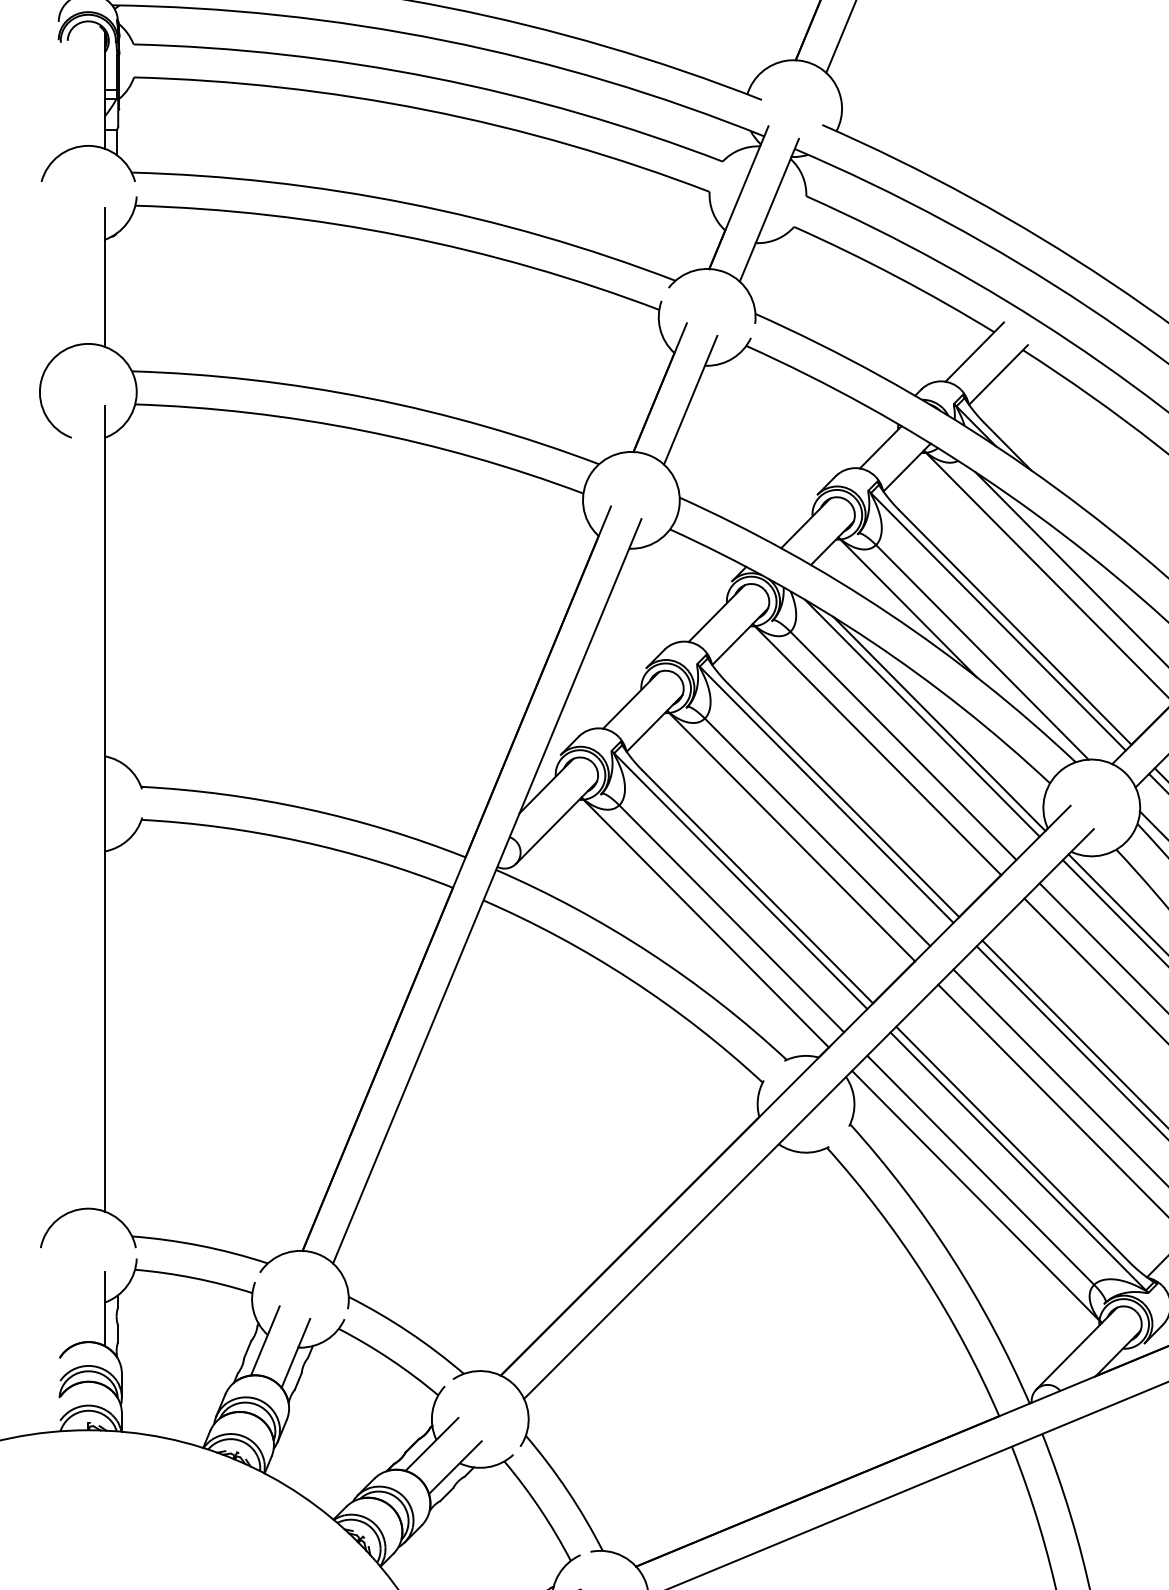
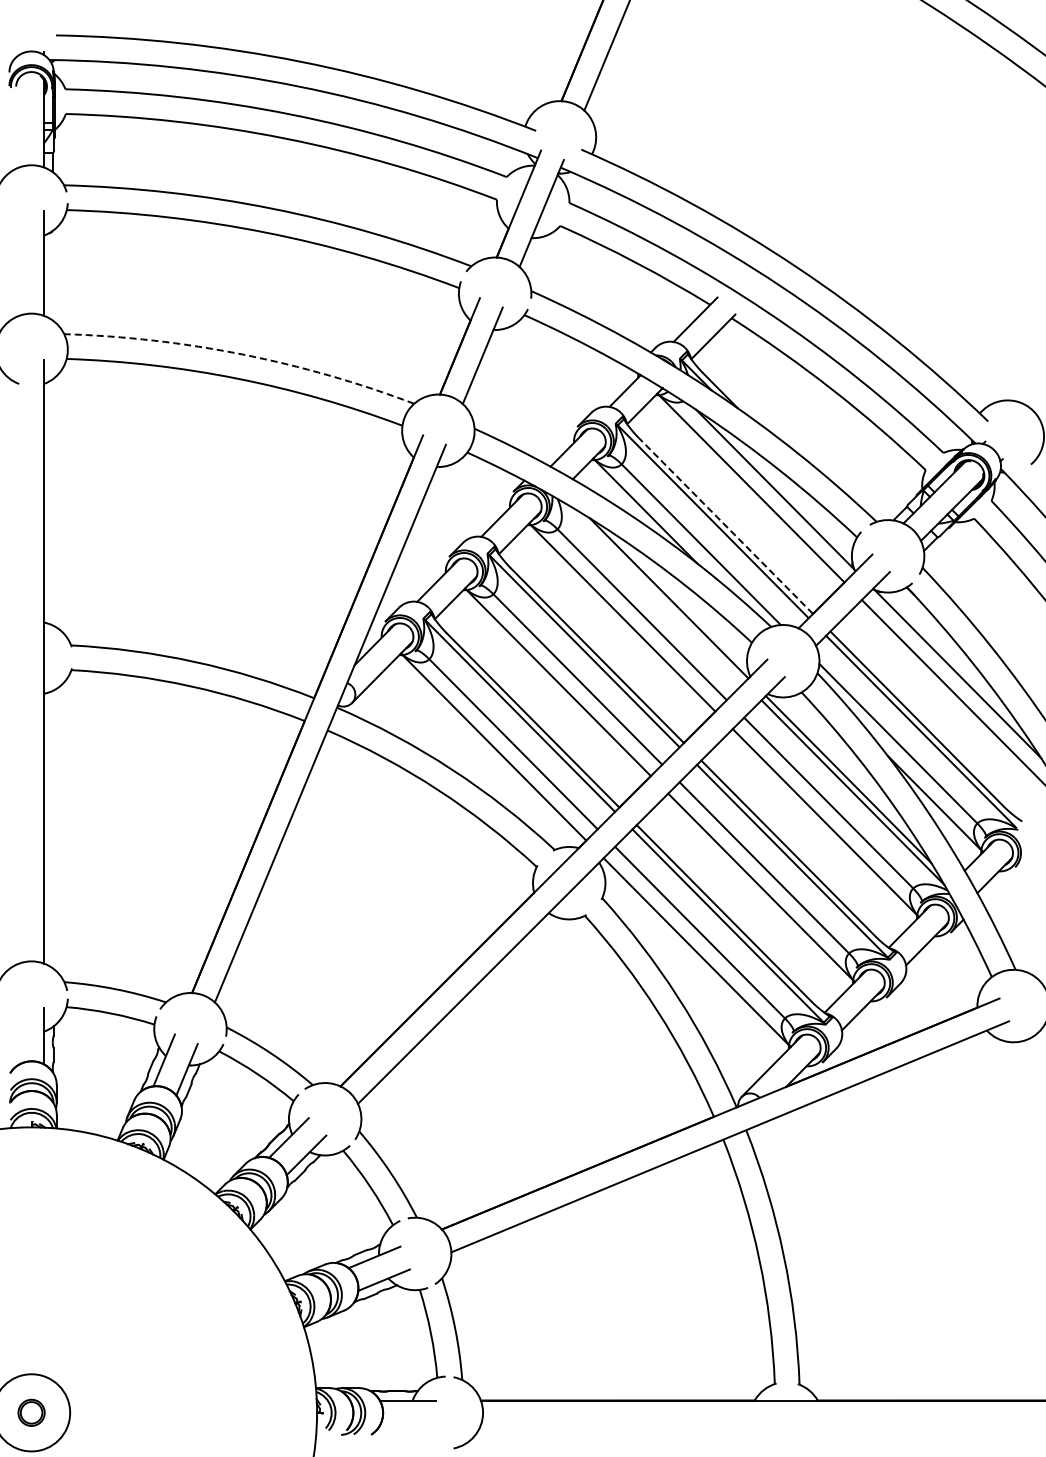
arc: (369, 398) -> (242, 354), solid -> dashed
line: (1014, 628) -> (725, 526), solid -> dashed
line: (922, 717) -> (656, 593), removed

